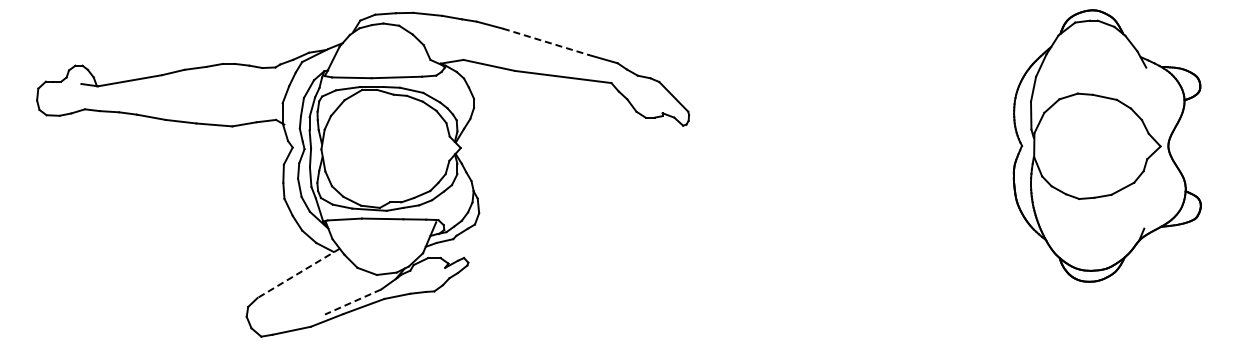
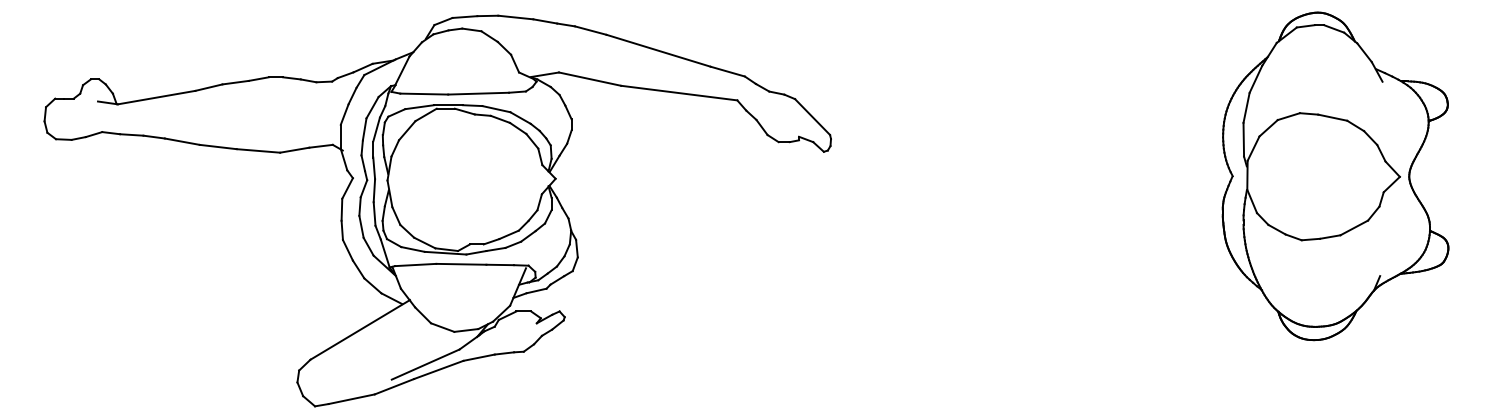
line: (546, 42) -> (659, 51), dashed -> solid
line: (298, 273) -> (359, 330), dashed -> solid
line: (353, 302) -> (426, 365), dashed -> solid

